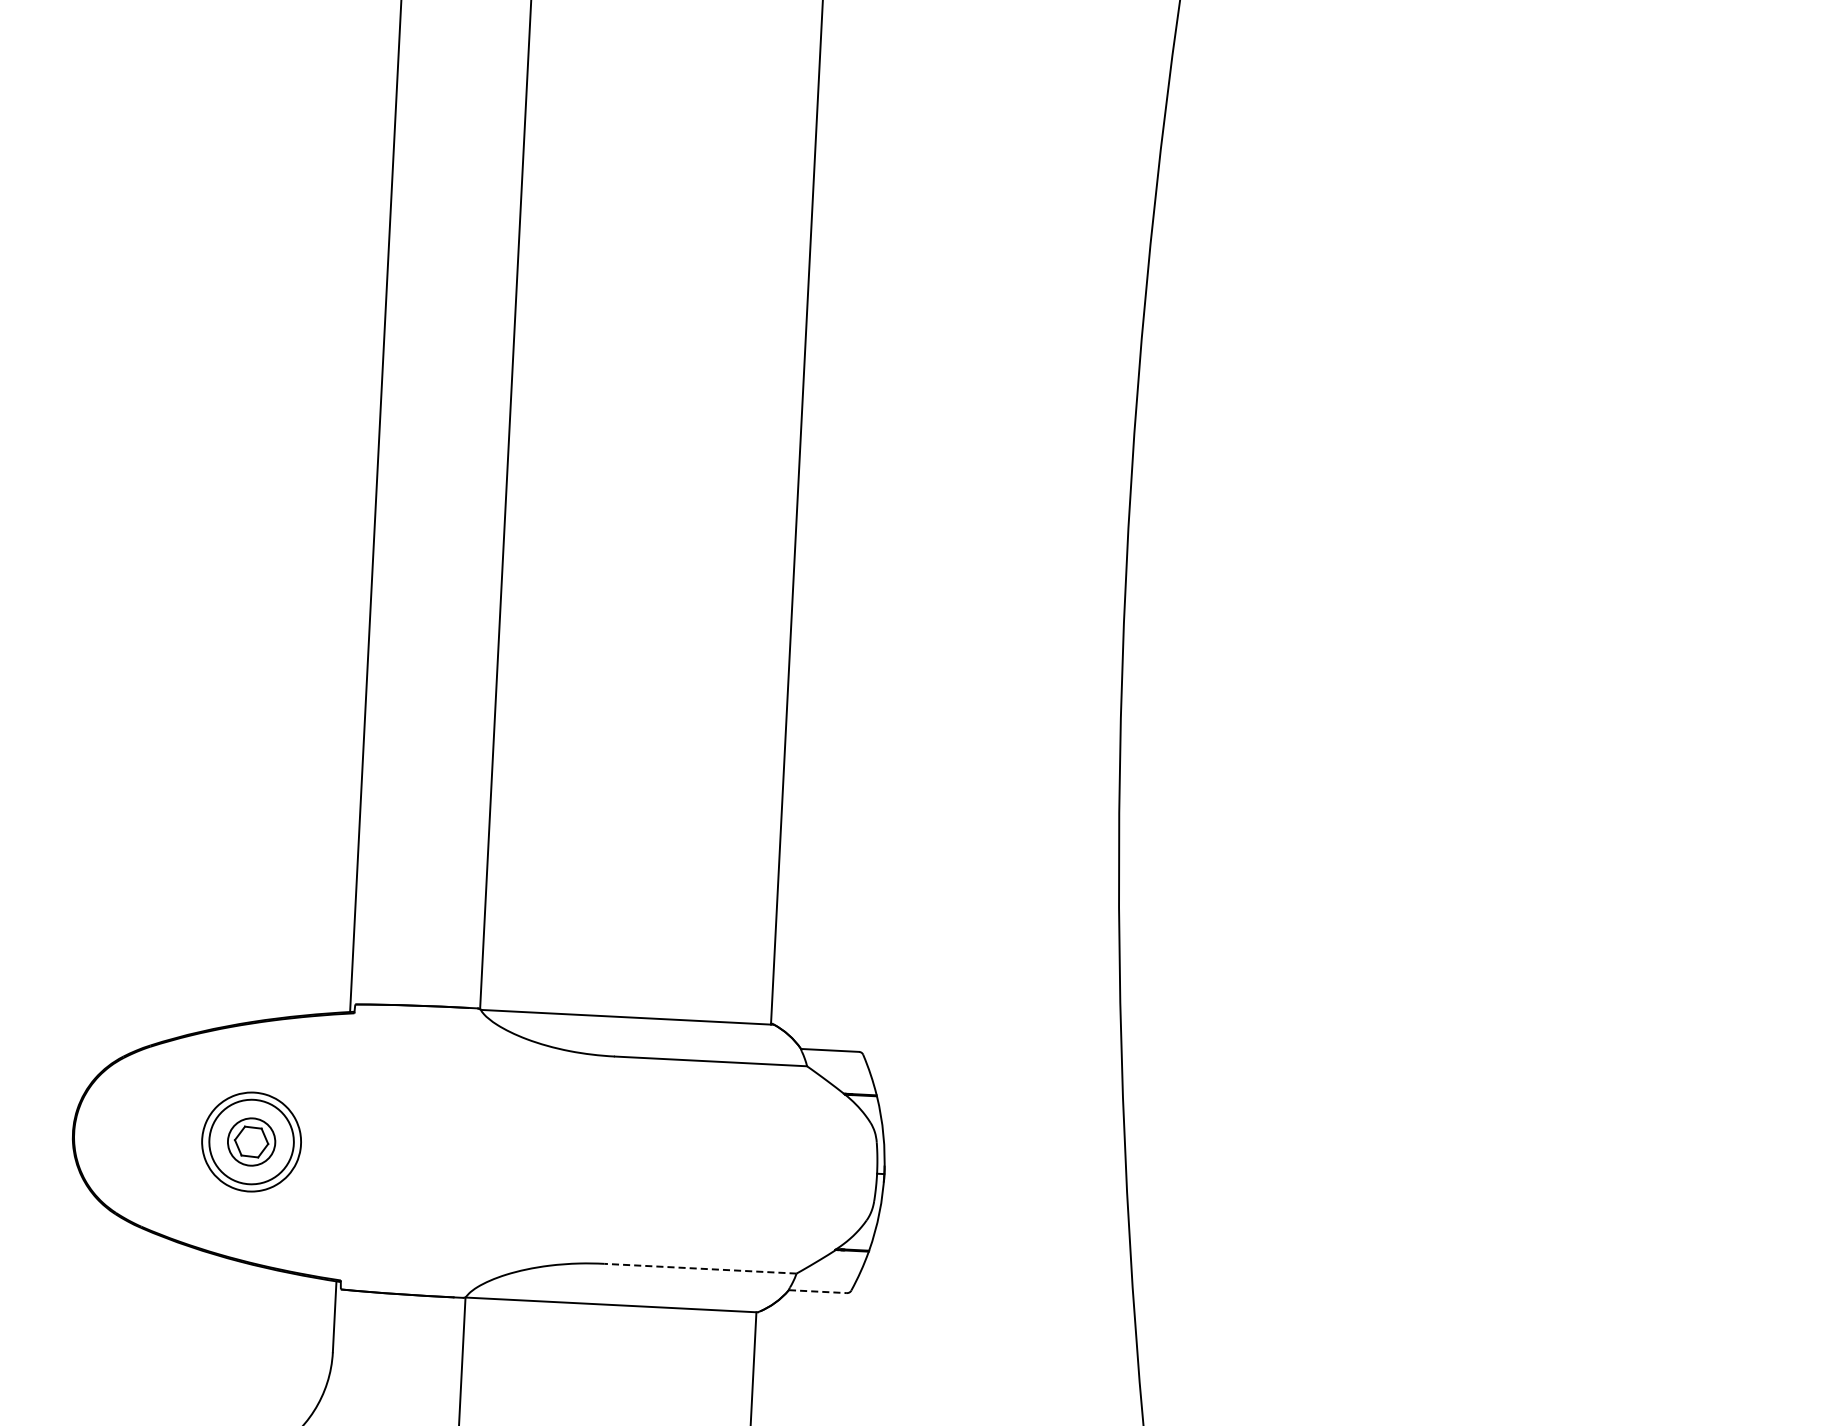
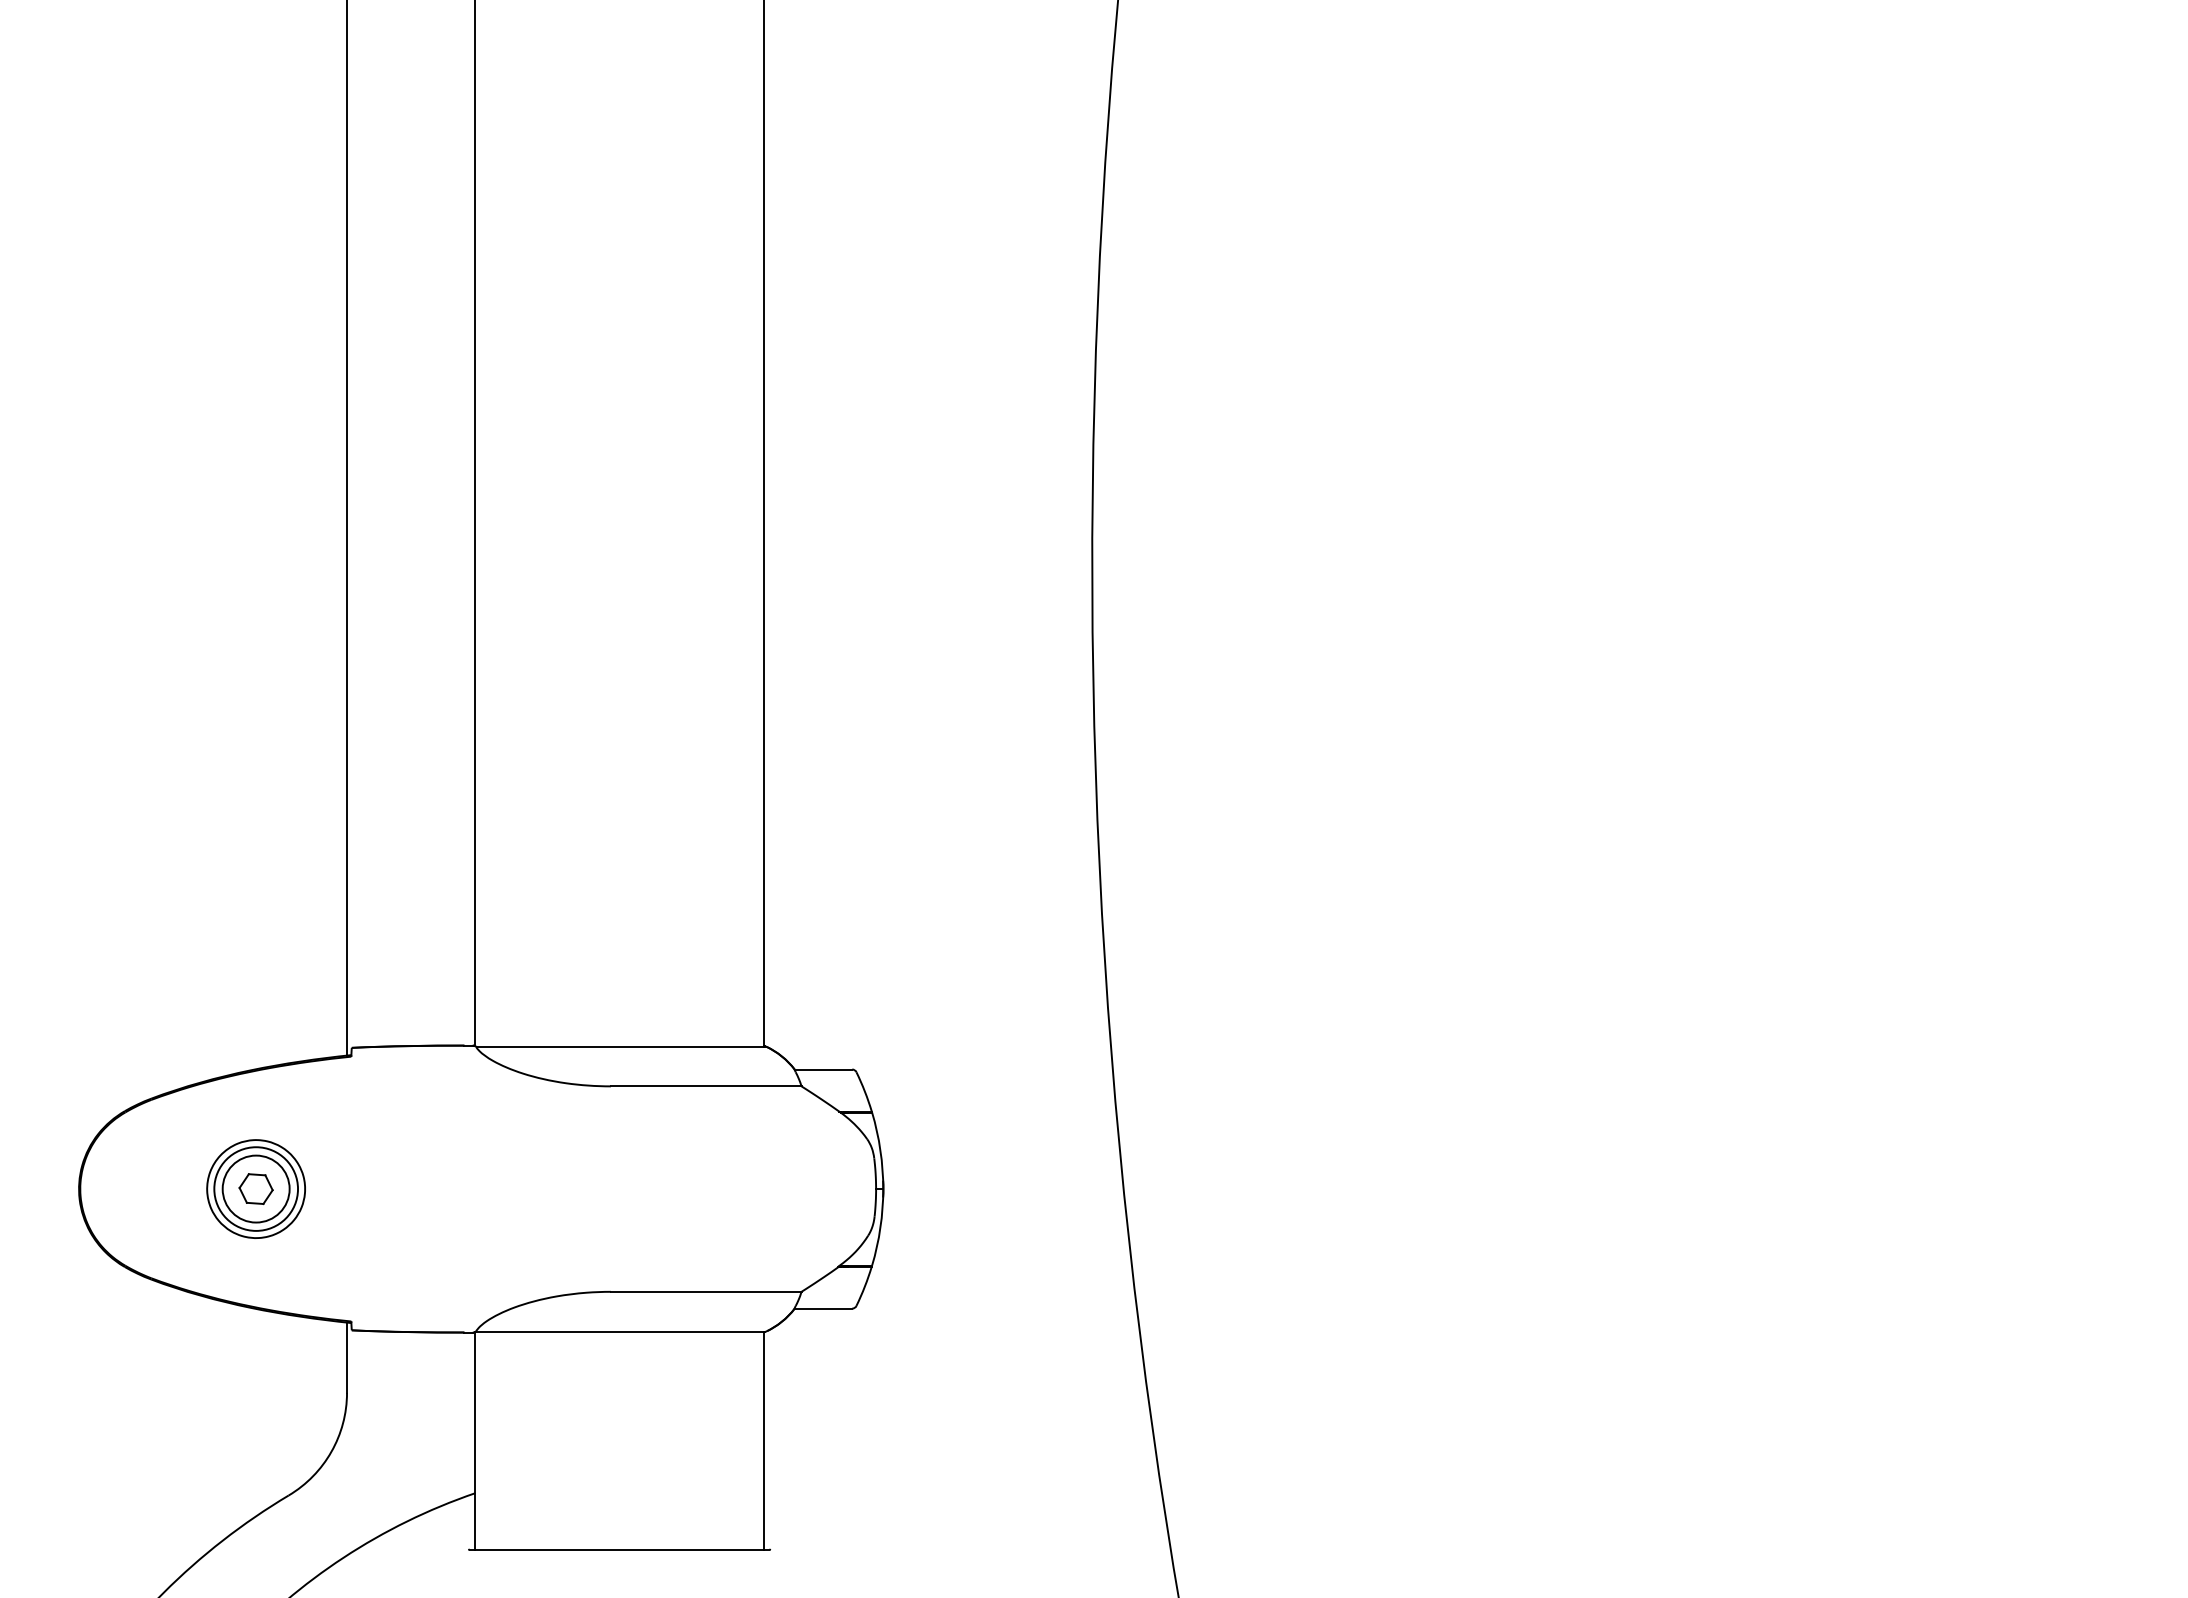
circle: (250, 1141) -> (255, 1188), size x1.43
line: (699, 1268) -> (705, 1291), dashed -> solid
line: (817, 1291) -> (823, 1308), dashed -> solid

